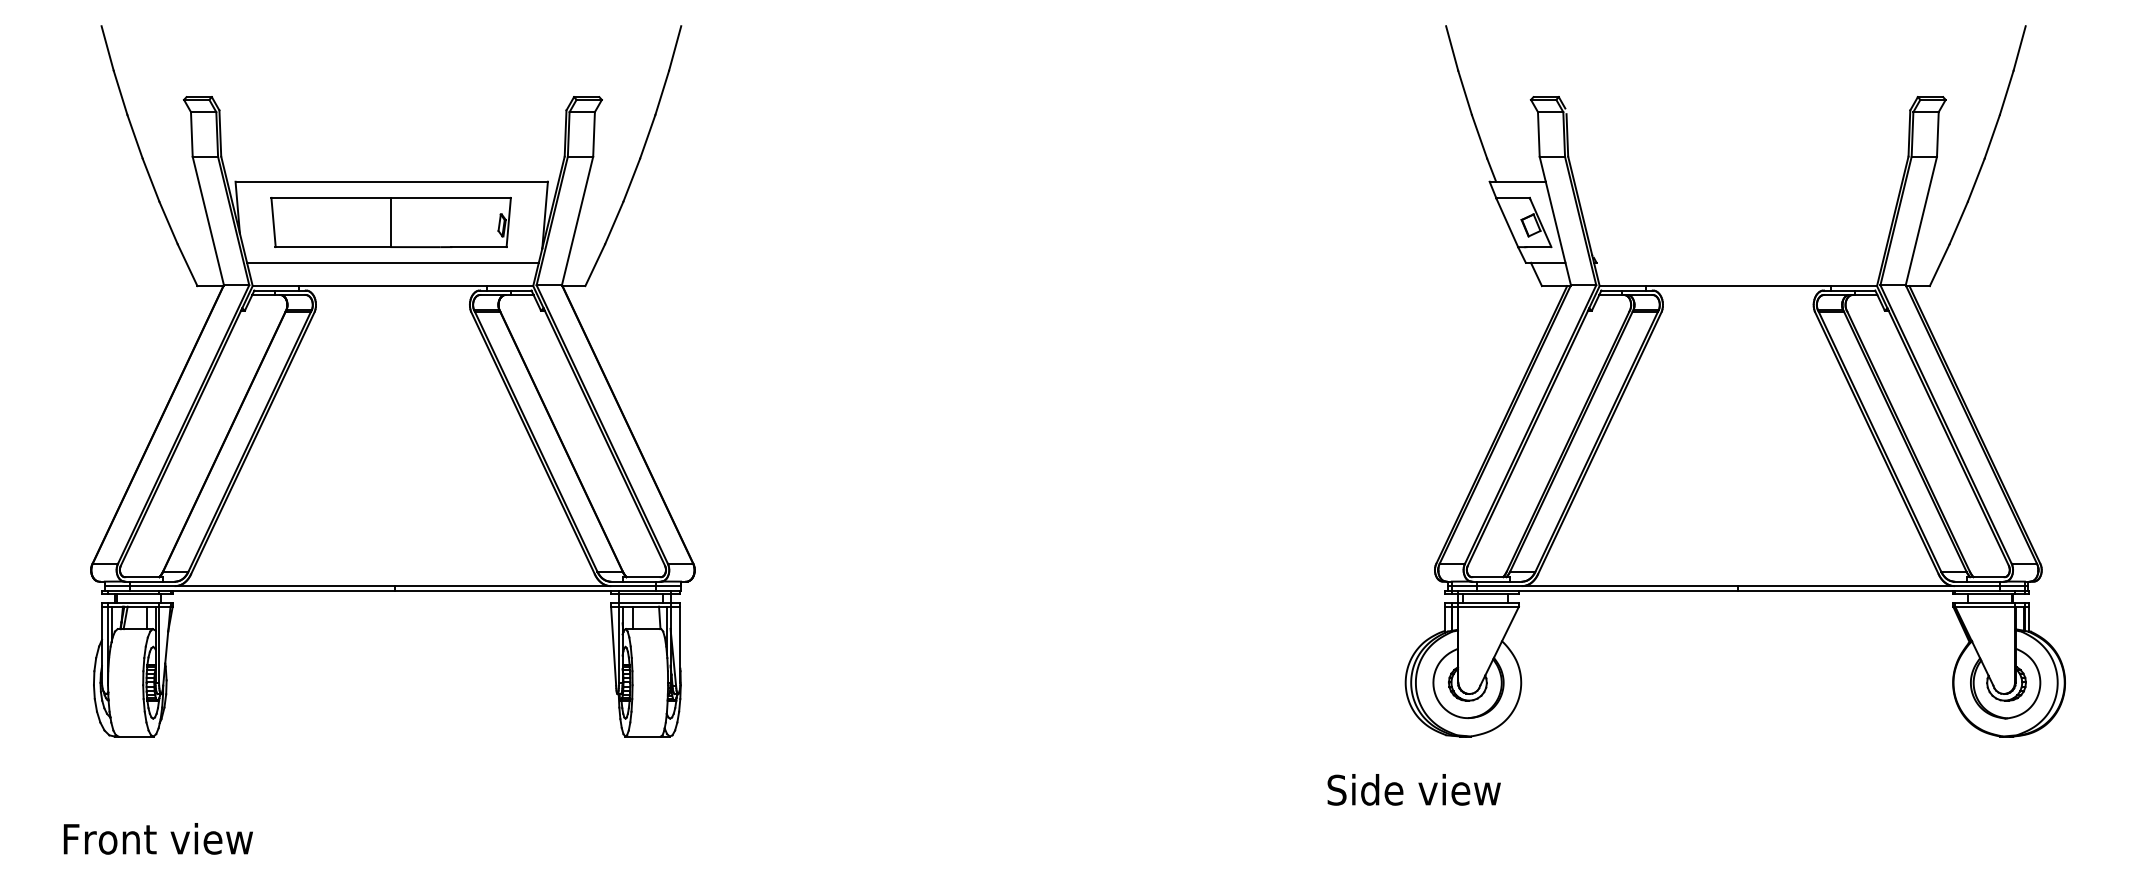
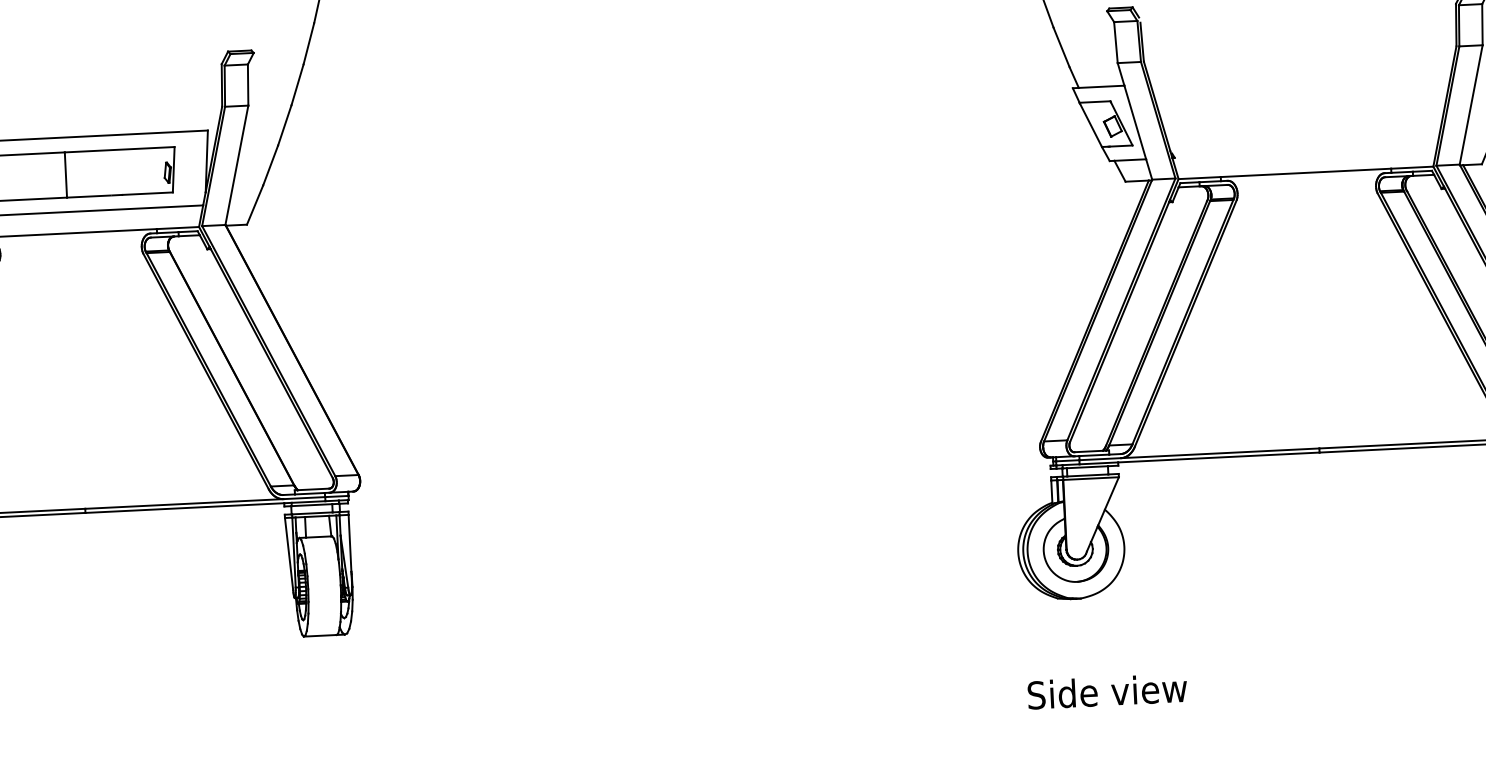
text: (1413, 789) -> (1106, 691), moved

